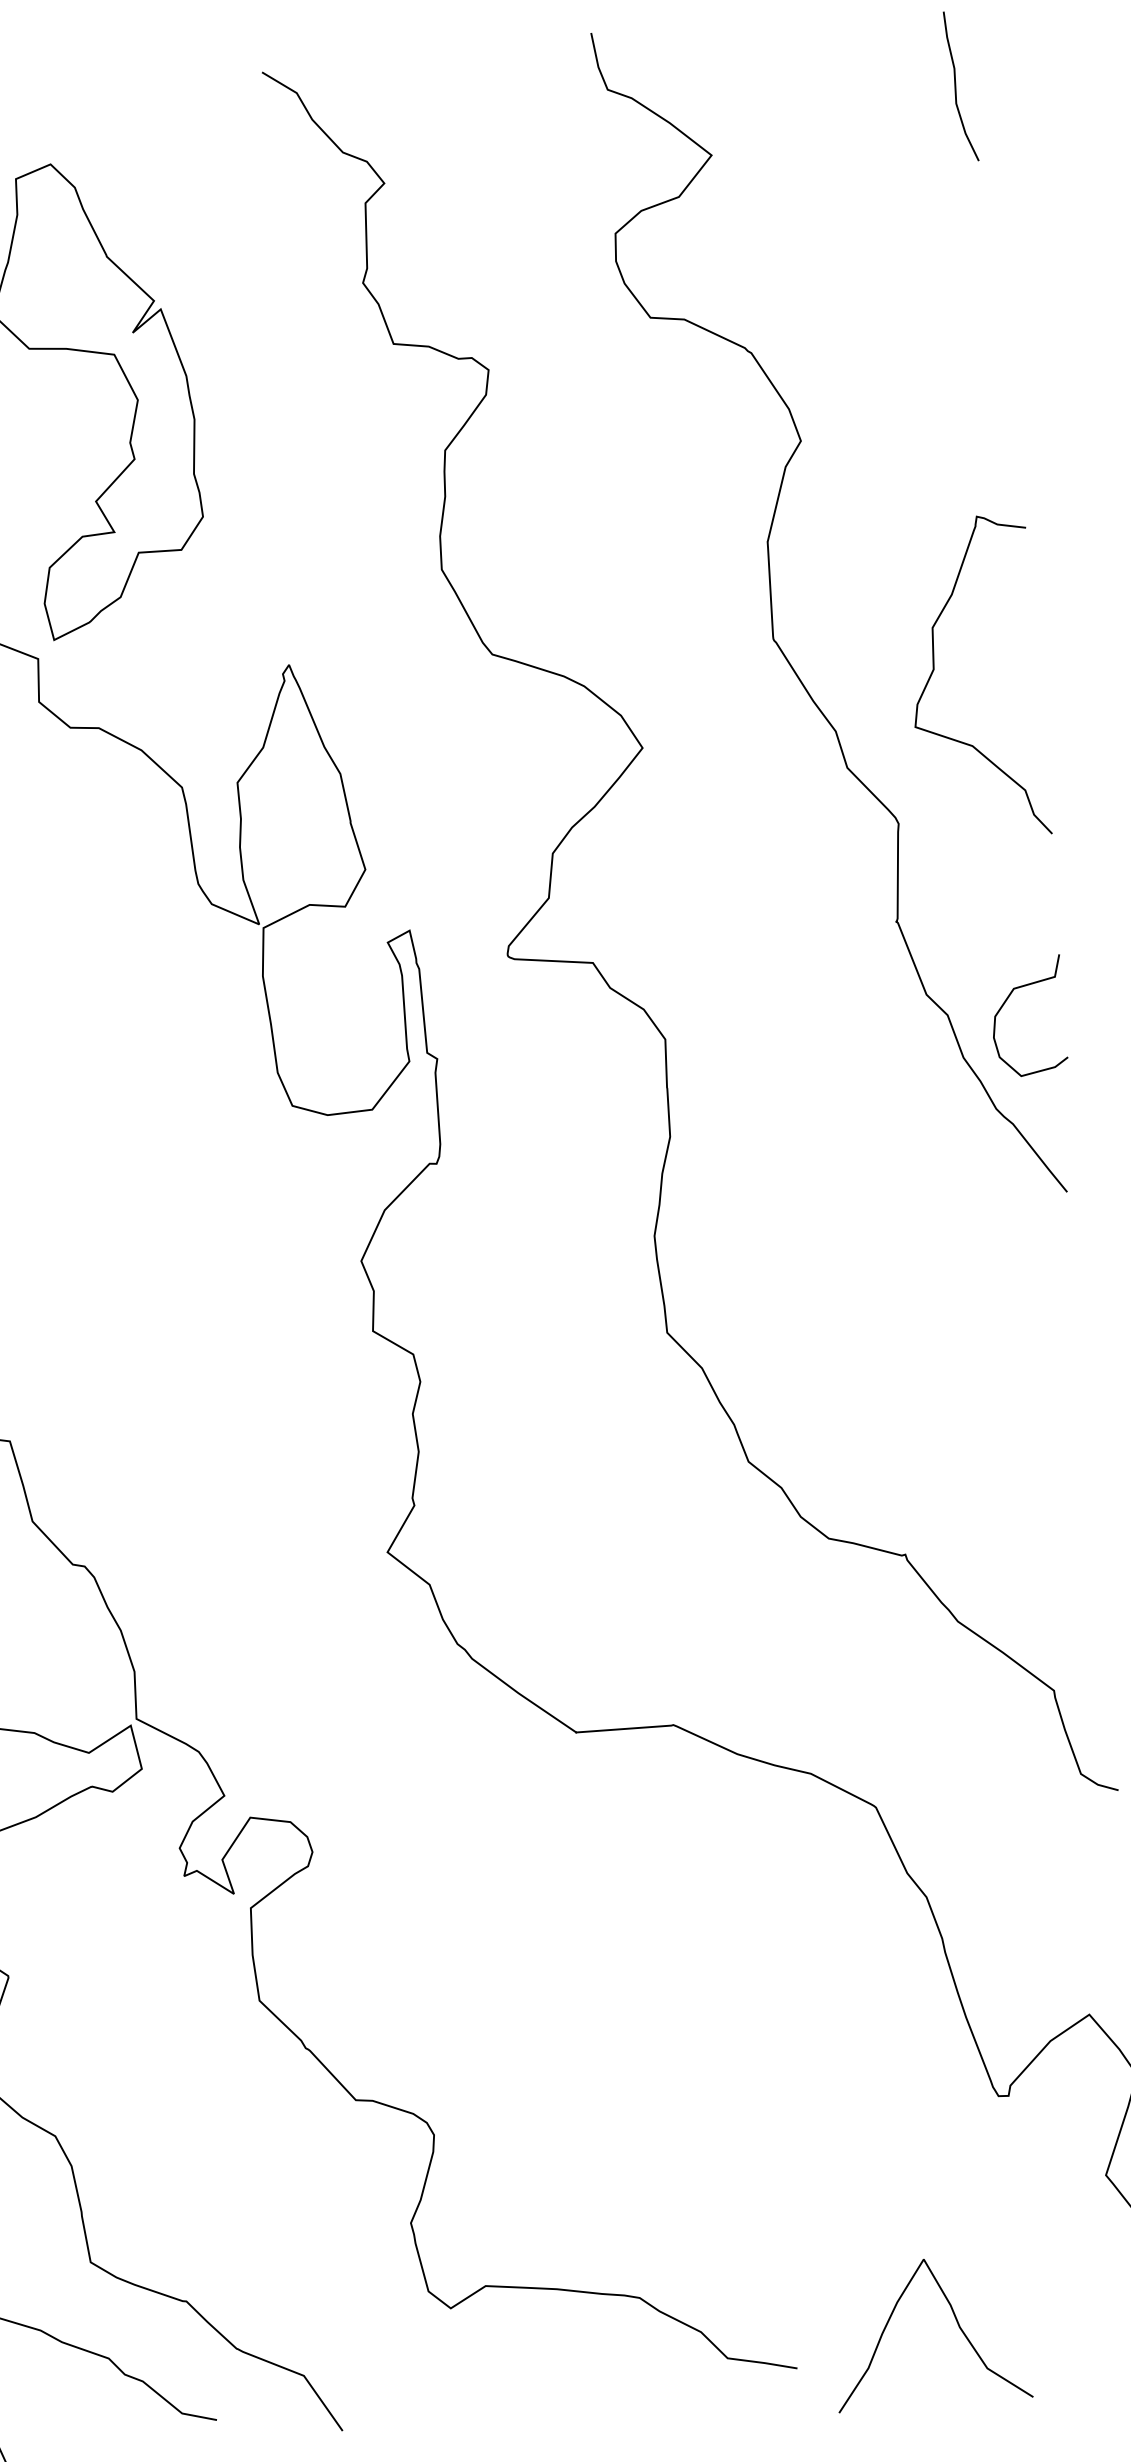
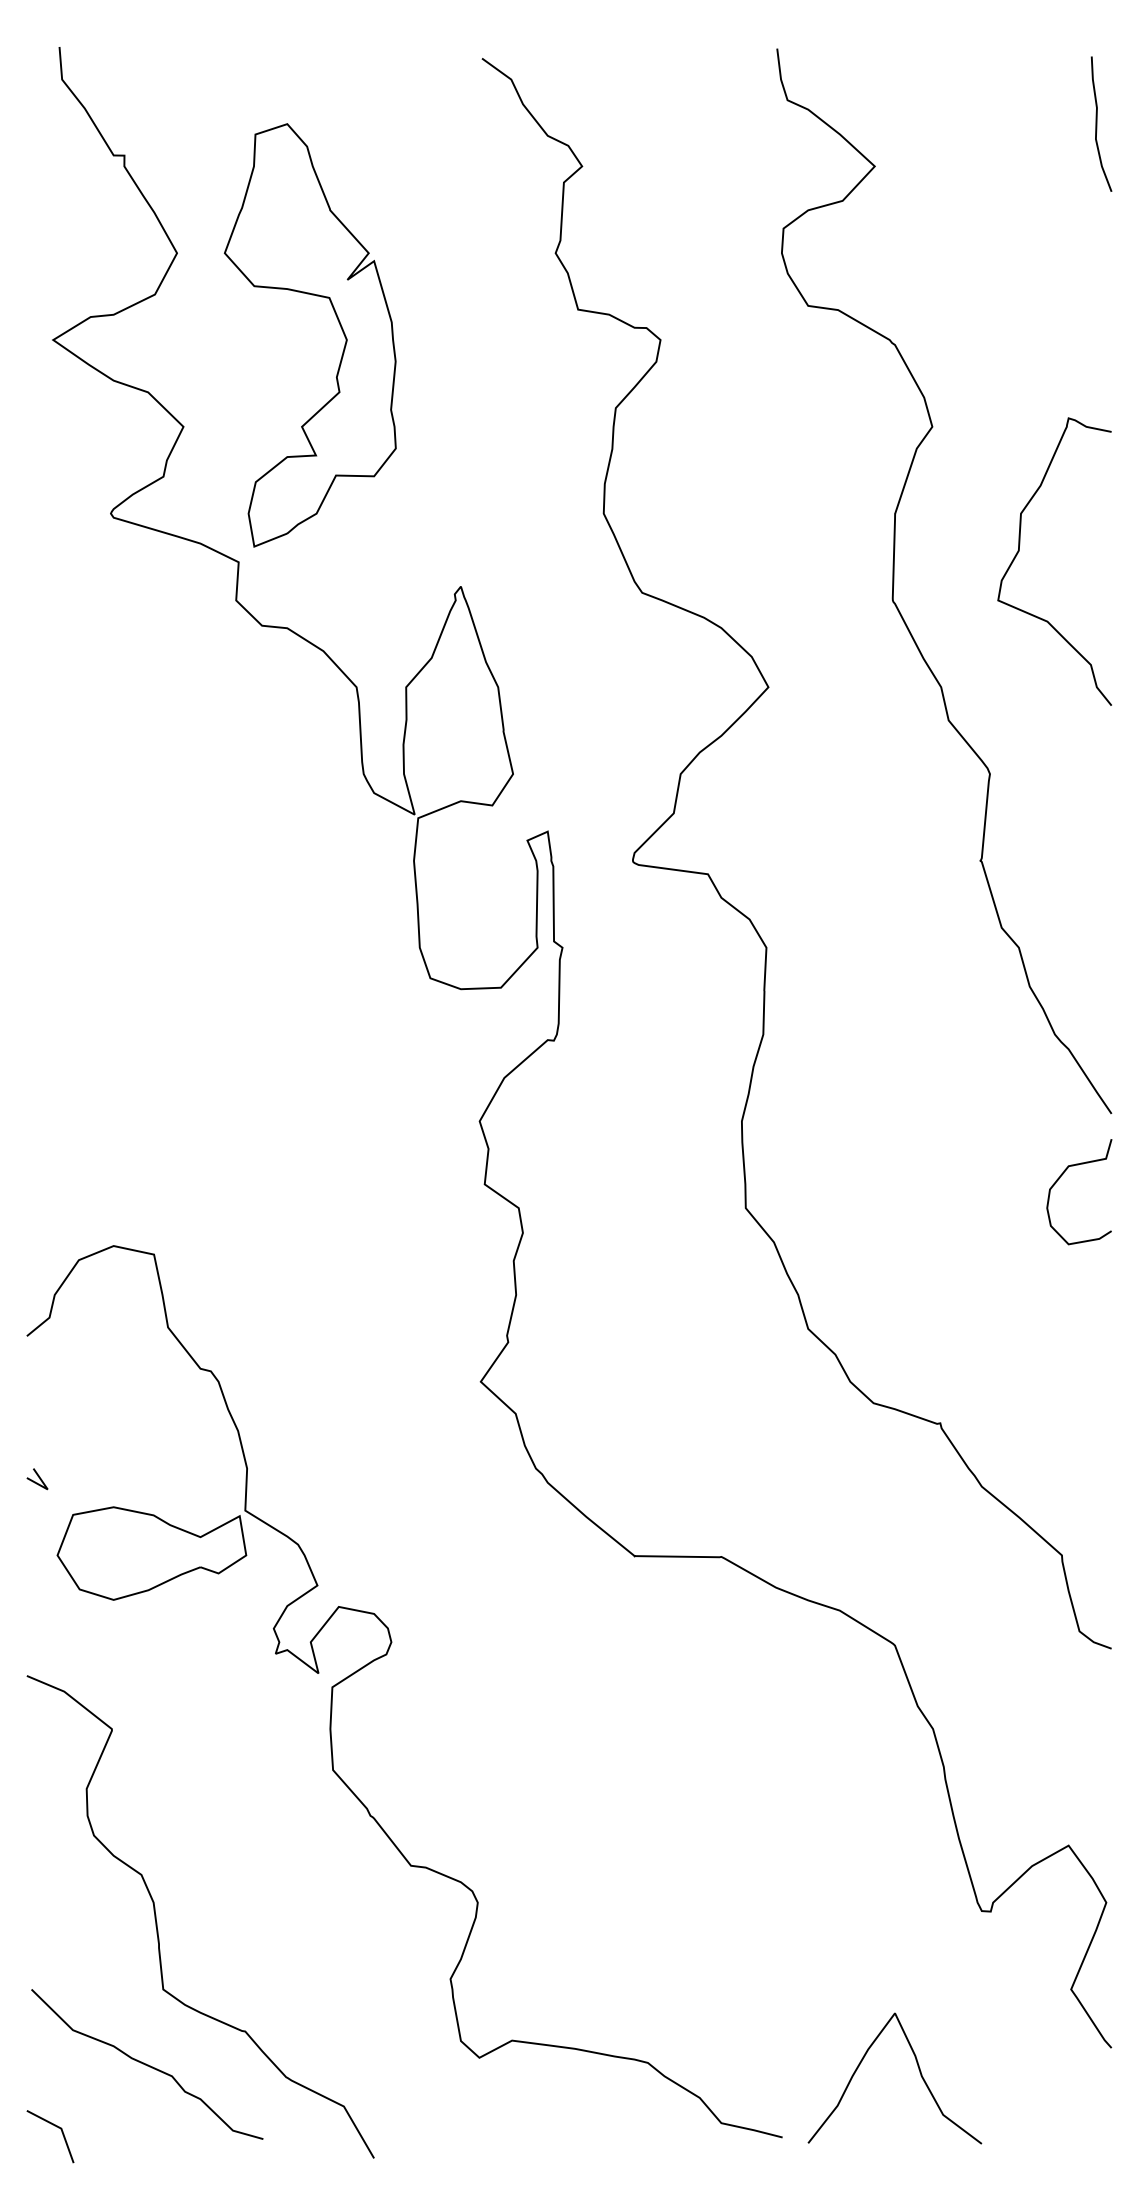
curve: (934, 670) -> (1019, 551), moved
curve: (1005, 1003) -> (1060, 1178), moved
curve: (955, 2319) -> (918, 2069), moved

